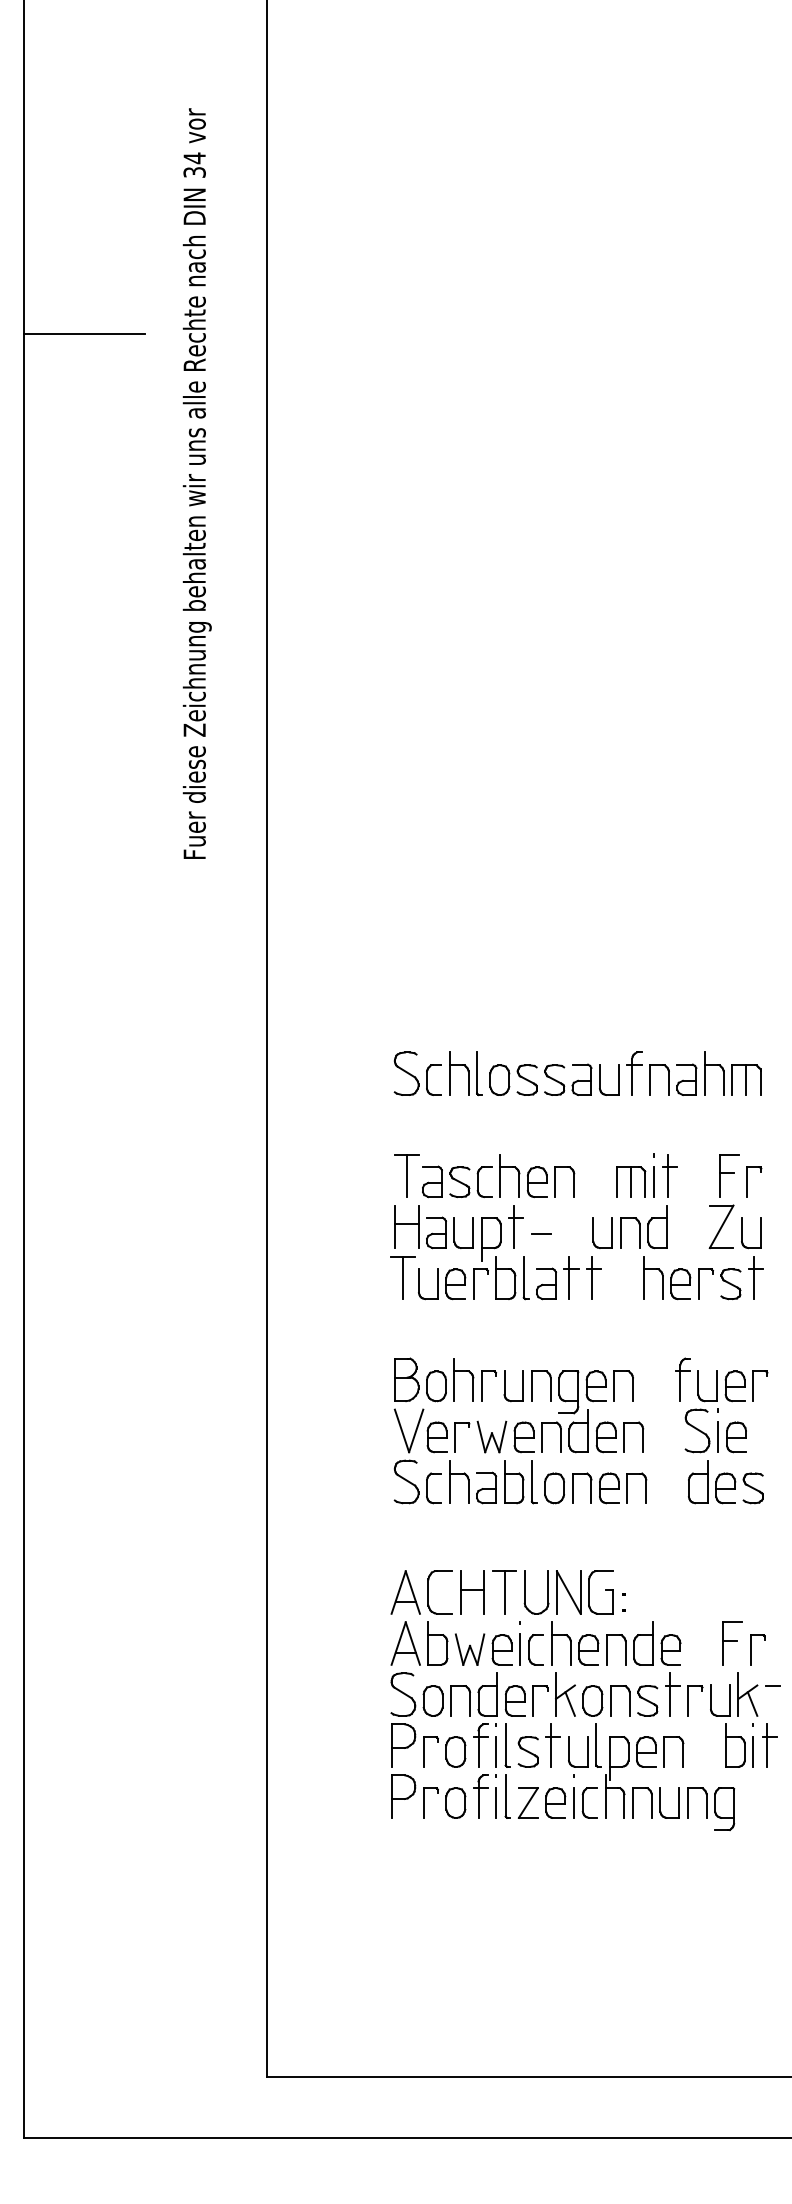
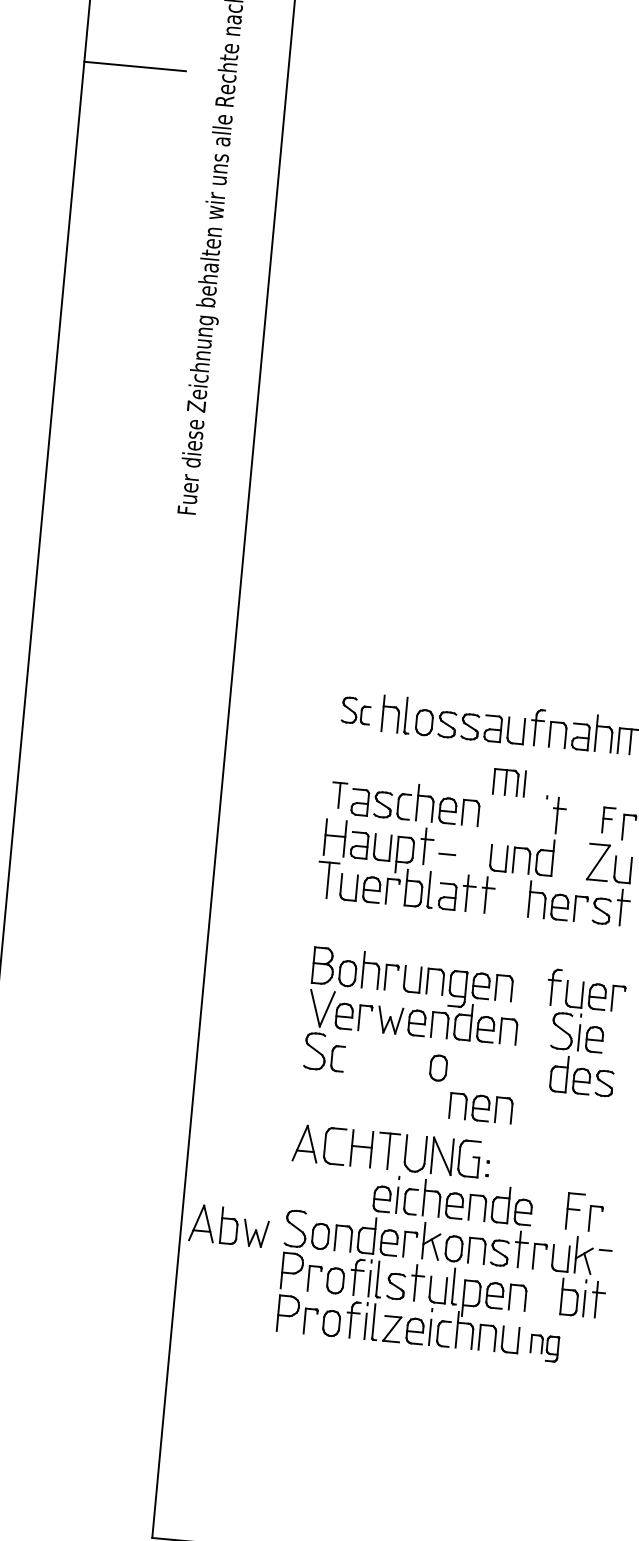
part: (417, 1073) -> (356, 710), size x0.7
part: (406, 1175) -> (339, 795), size x0.7
part: (729, 1175) -> (609, 820), size x0.7
part: (635, 1181) -> (509, 782), moved
part: (493, 1482) -> (387, 1058), removed
part: (609, 1488) -> (481, 1108), moved
part: (437, 1643) -> (229, 1225), moved
part: (711, 1808) -> (544, 1347), size x0.7

